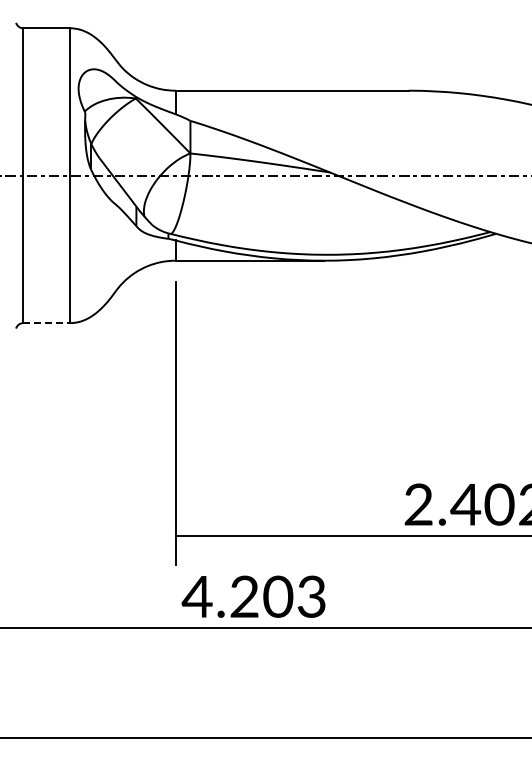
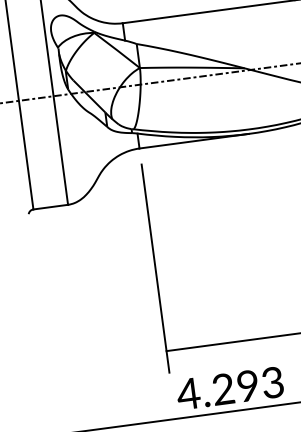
line: (46, 323) -> (50, 207), dashed -> solid
text: (278, 597) -> (248, 386), 4.203 -> 4.293

